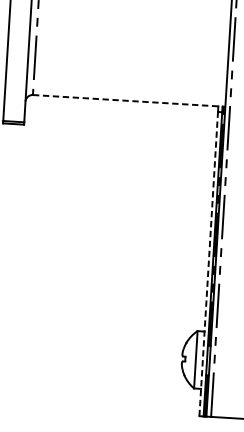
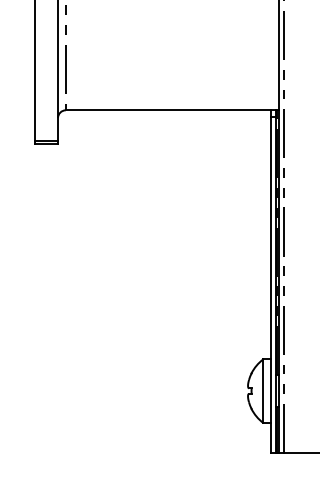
line: (129, 101) -> (172, 110), dashed -> solid
line: (208, 263) -> (270, 284), dashed -> solid

